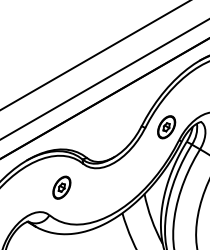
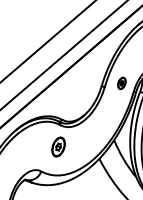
part: (166, 127) -> (121, 83), size x0.6
part: (61, 187) -> (58, 146), moved

